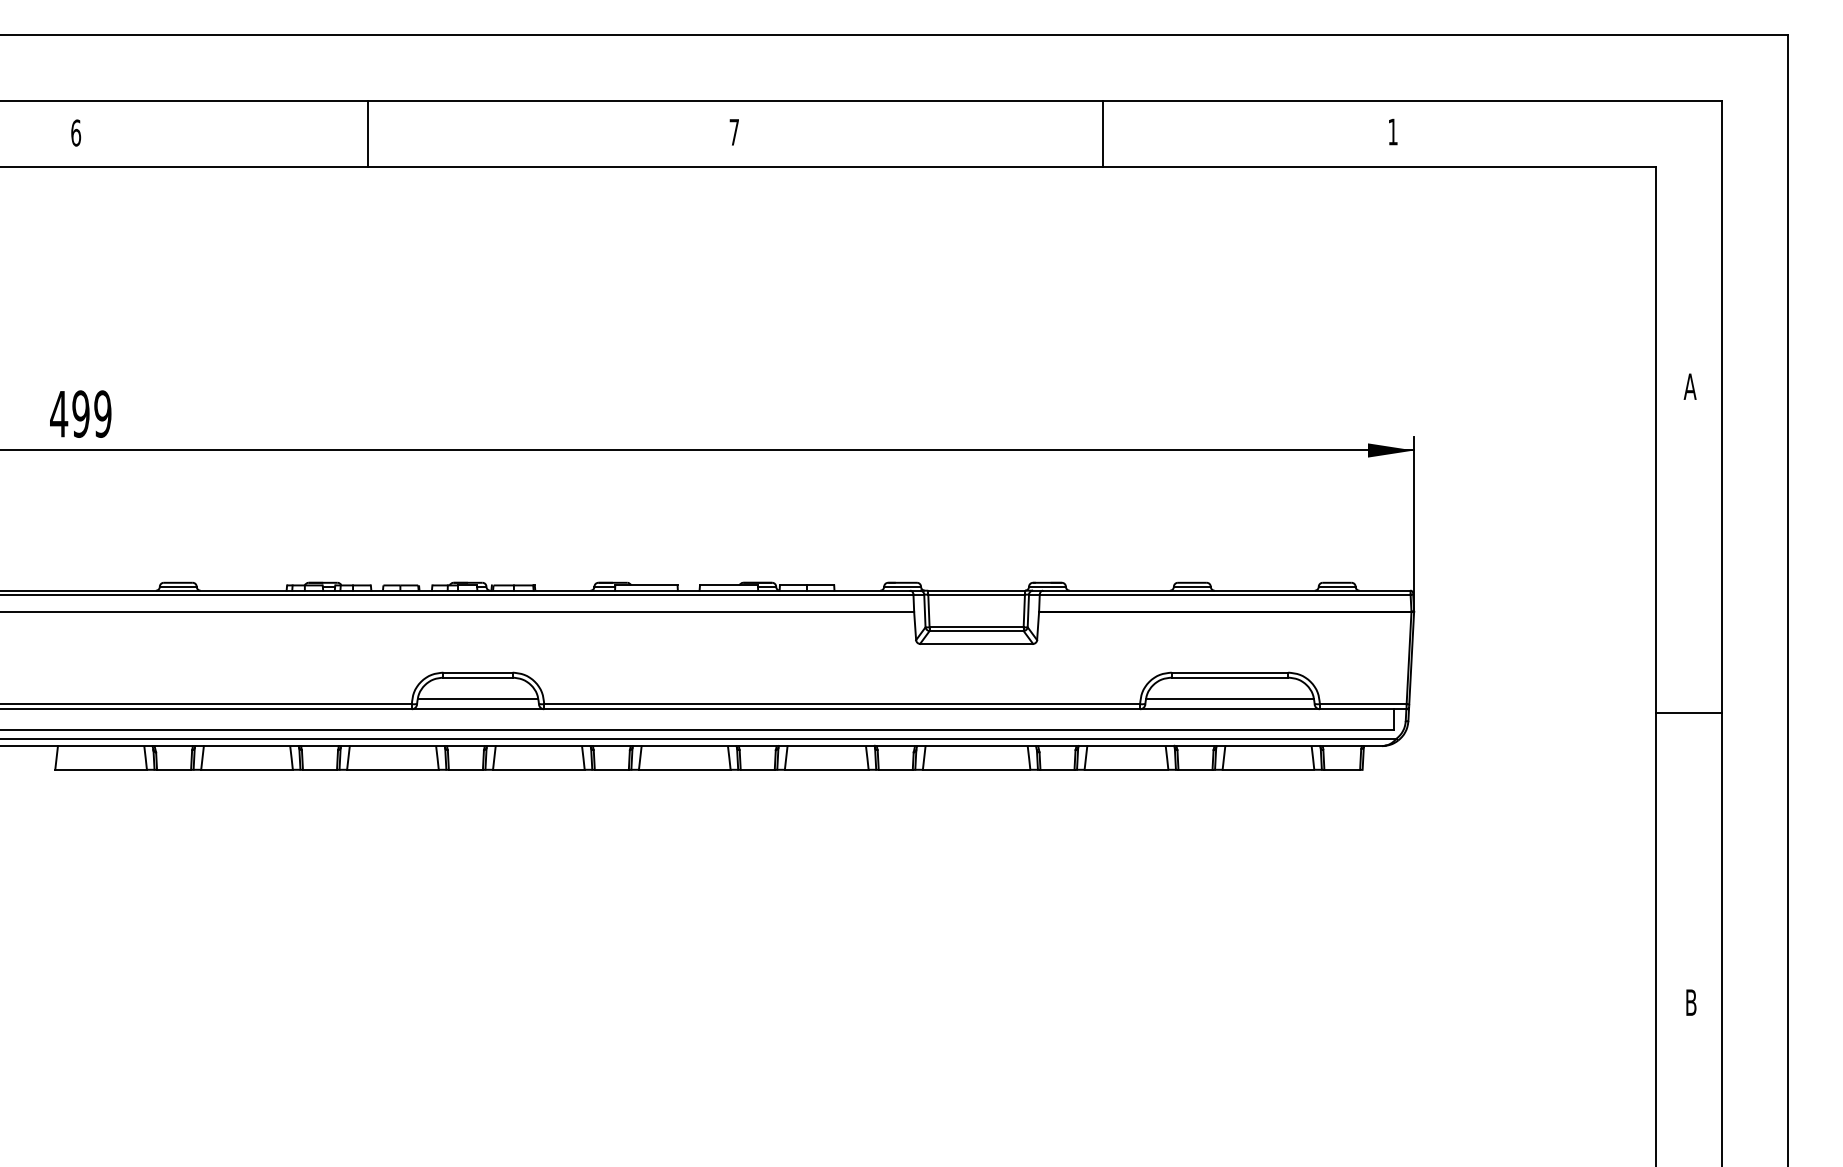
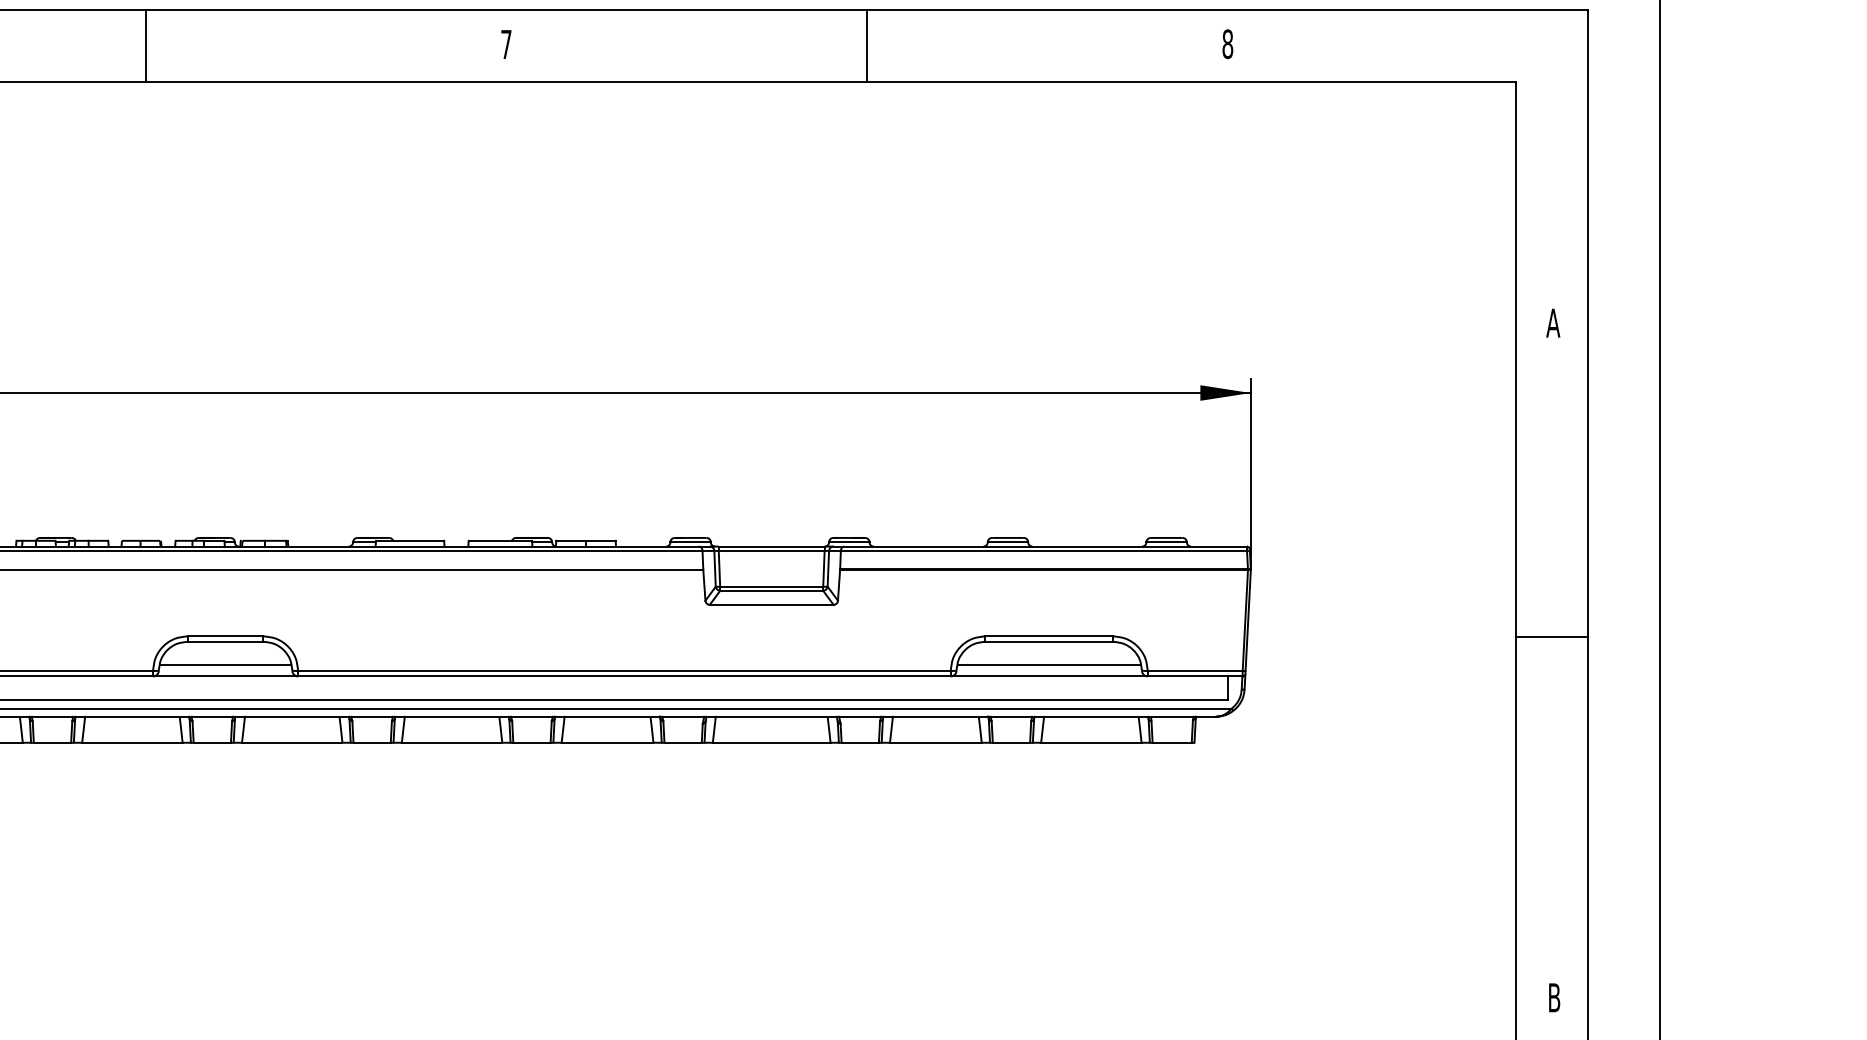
text: (1392, 131) -> (1227, 43), 1 -> 8
line: (367, 133) -> (145, 45), moved
line: (1103, 133) -> (866, 45), moved
line: (1688, 712) -> (1551, 637), moved

